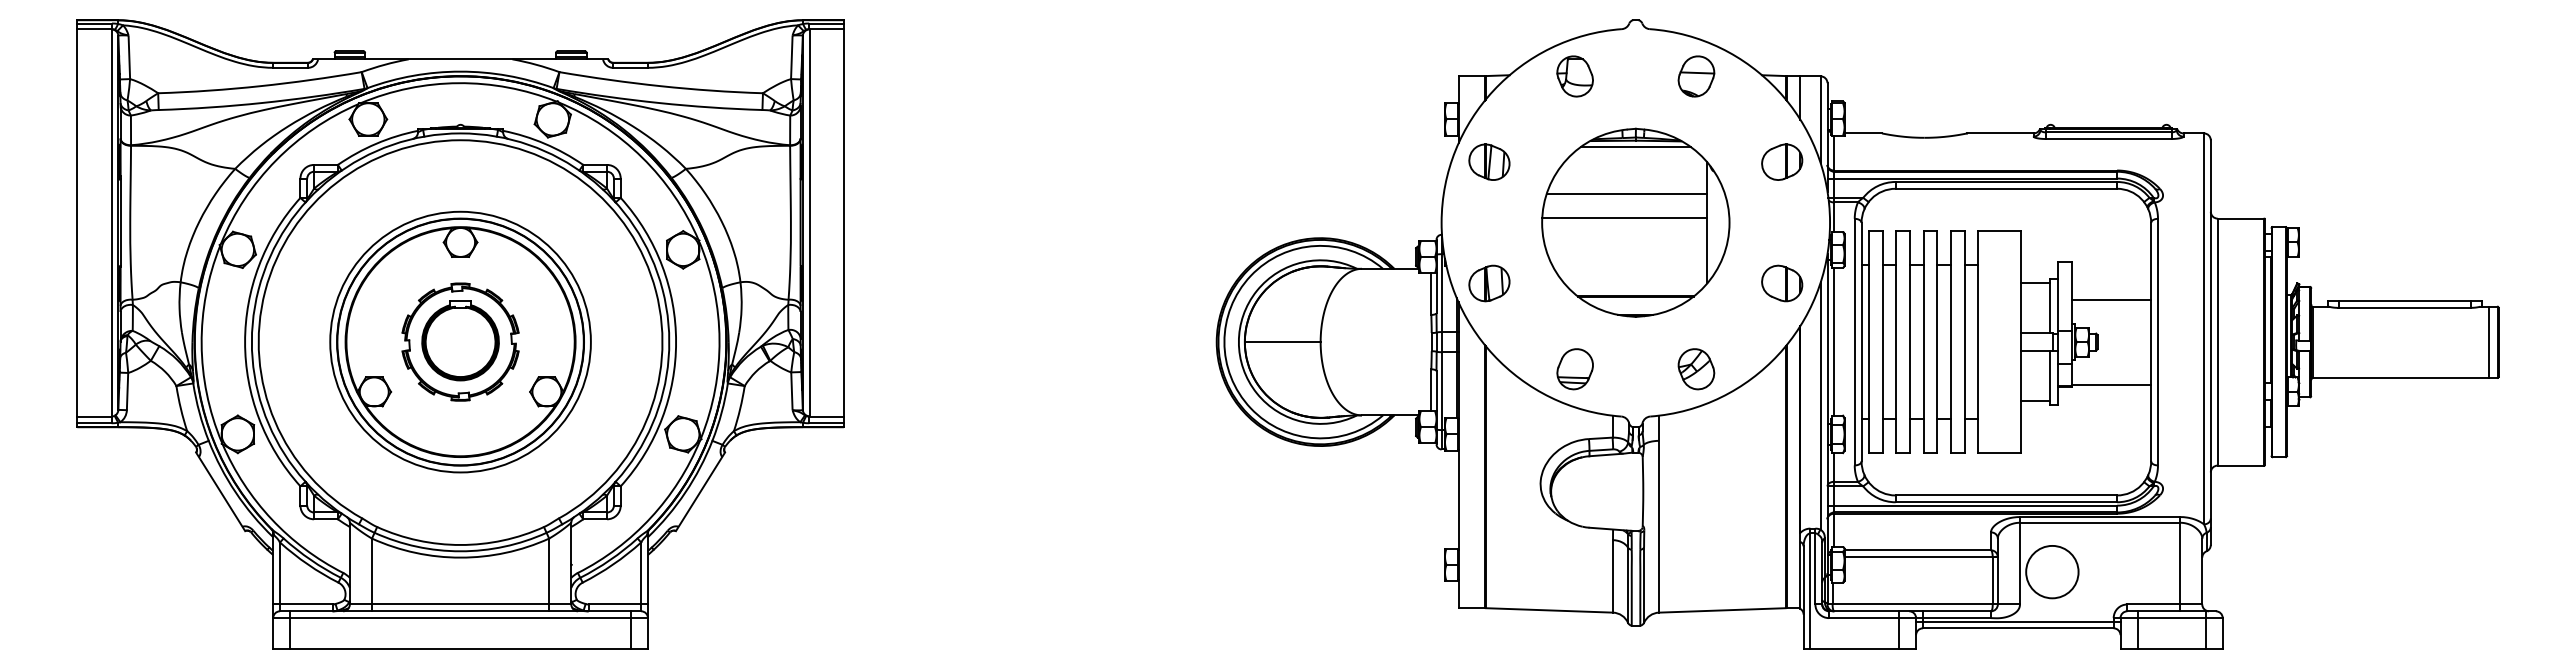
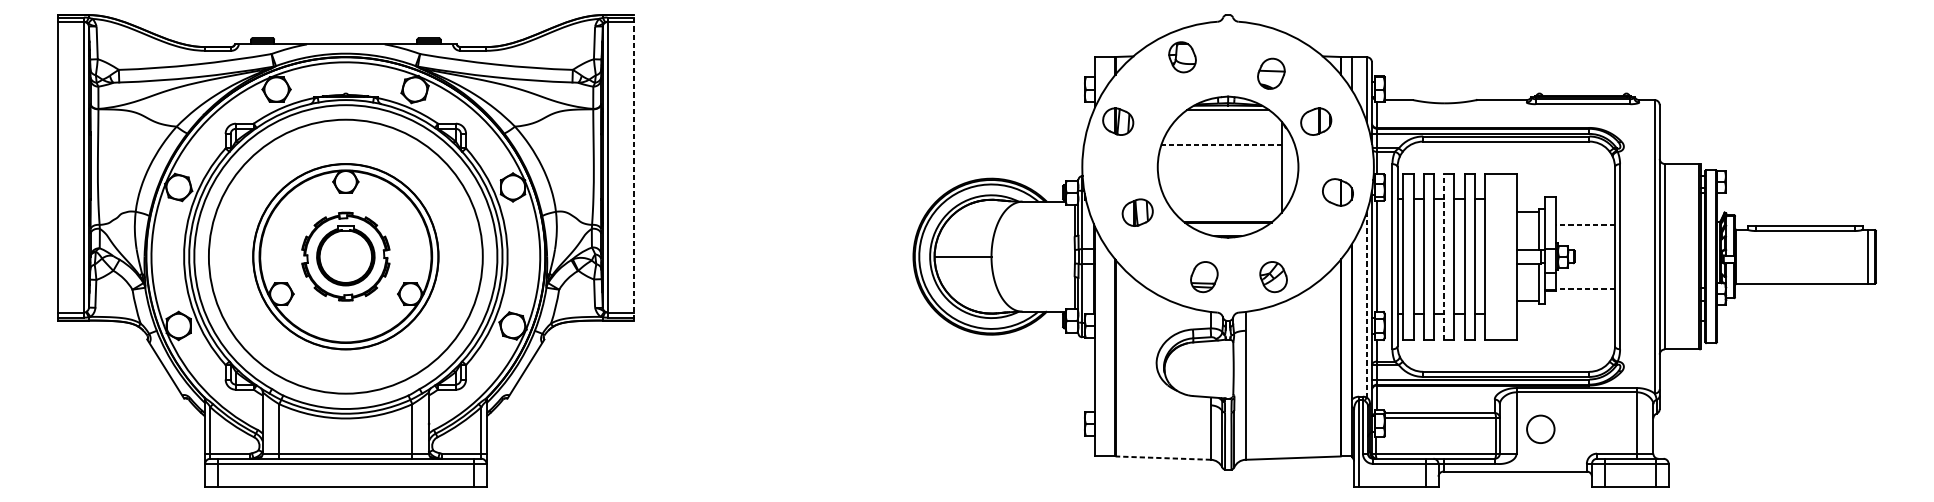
part: (1696, 76) -> (1271, 73), moved
part: (1782, 161) -> (1316, 121), moved
line: (1626, 193) -> (1221, 145), solid -> dashed
line: (1624, 218) -> (1219, 163), removed
line: (843, 223) -> (633, 167), solid -> dashed
part: (1489, 283) -> (1137, 212), moved
part: (1782, 283) -> (1338, 192), moved
line: (2111, 299) -> (1585, 224), solid -> dashed
circle: (460, 341) -> (345, 256), size x1.4
line: (1923, 342) -> (1444, 257), solid -> dashed
part: (1574, 369) -> (1203, 277), moved
line: (2111, 384) -> (1585, 288), solid -> dashed
line: (1820, 405) -> (1366, 304), solid -> dashed
circle: (2052, 571) -> (1540, 428), size x0.7
line: (1549, 610) -> (1163, 458), solid -> dashed
line: (2018, 621) -> (1515, 466), removed

